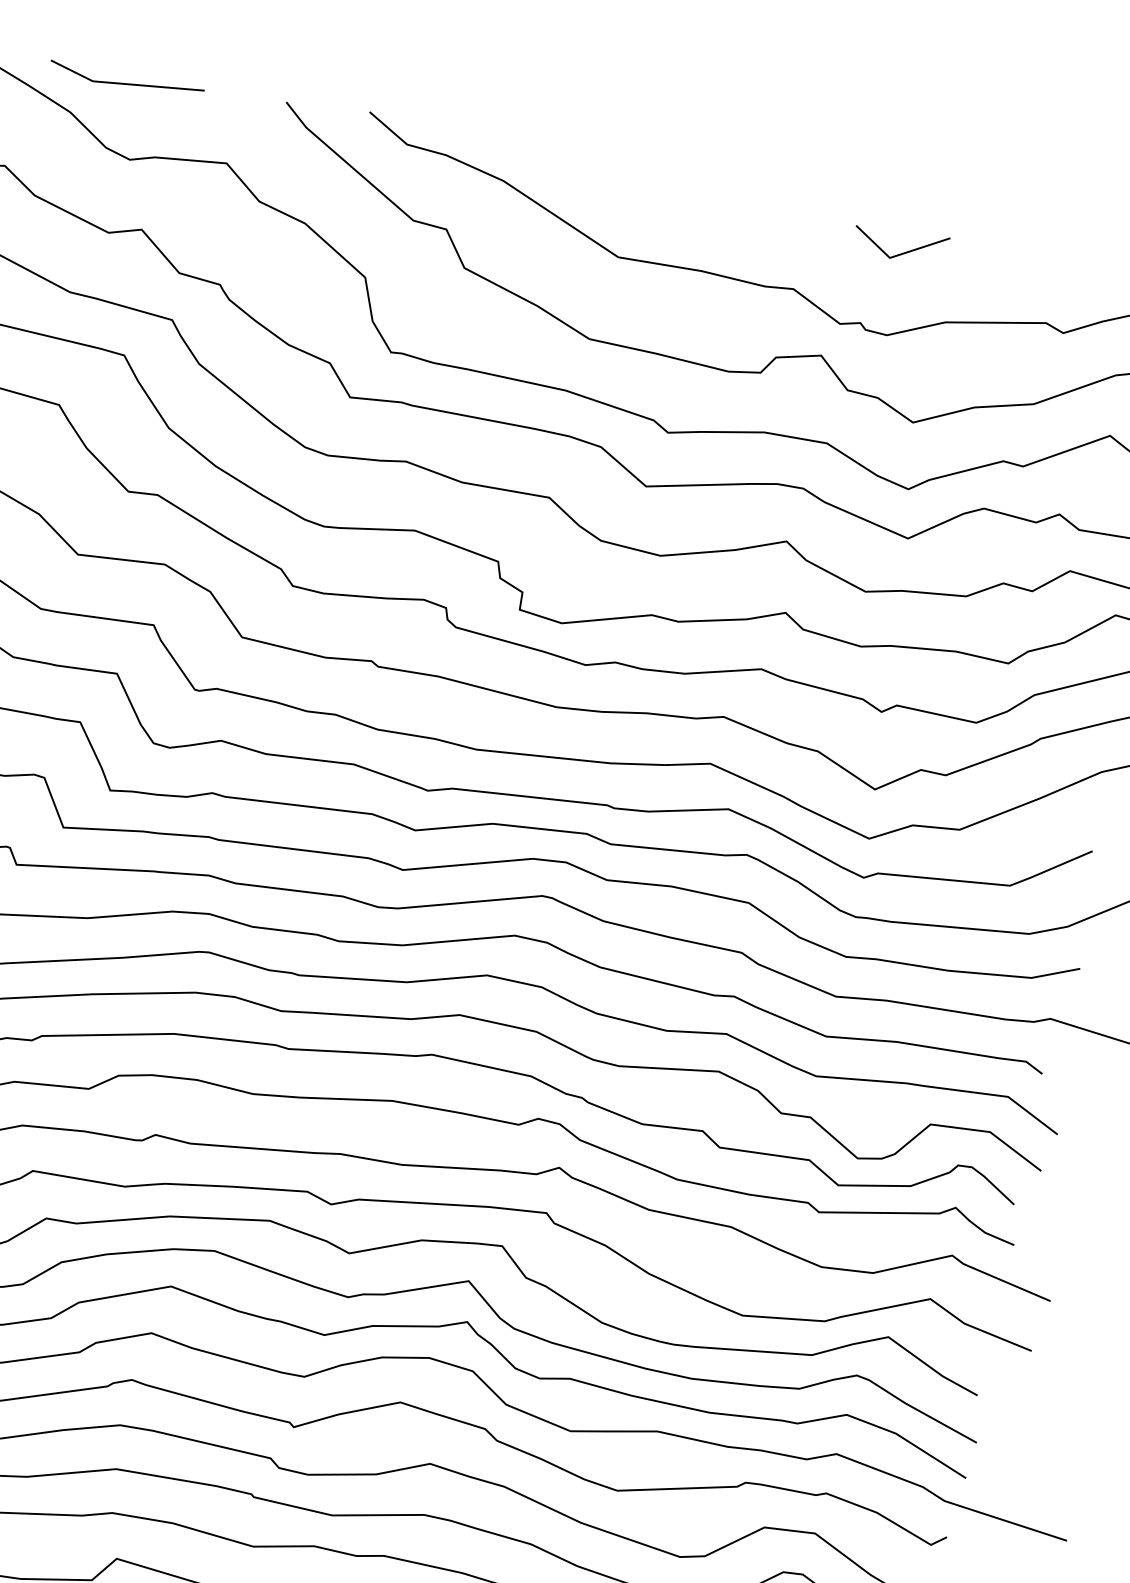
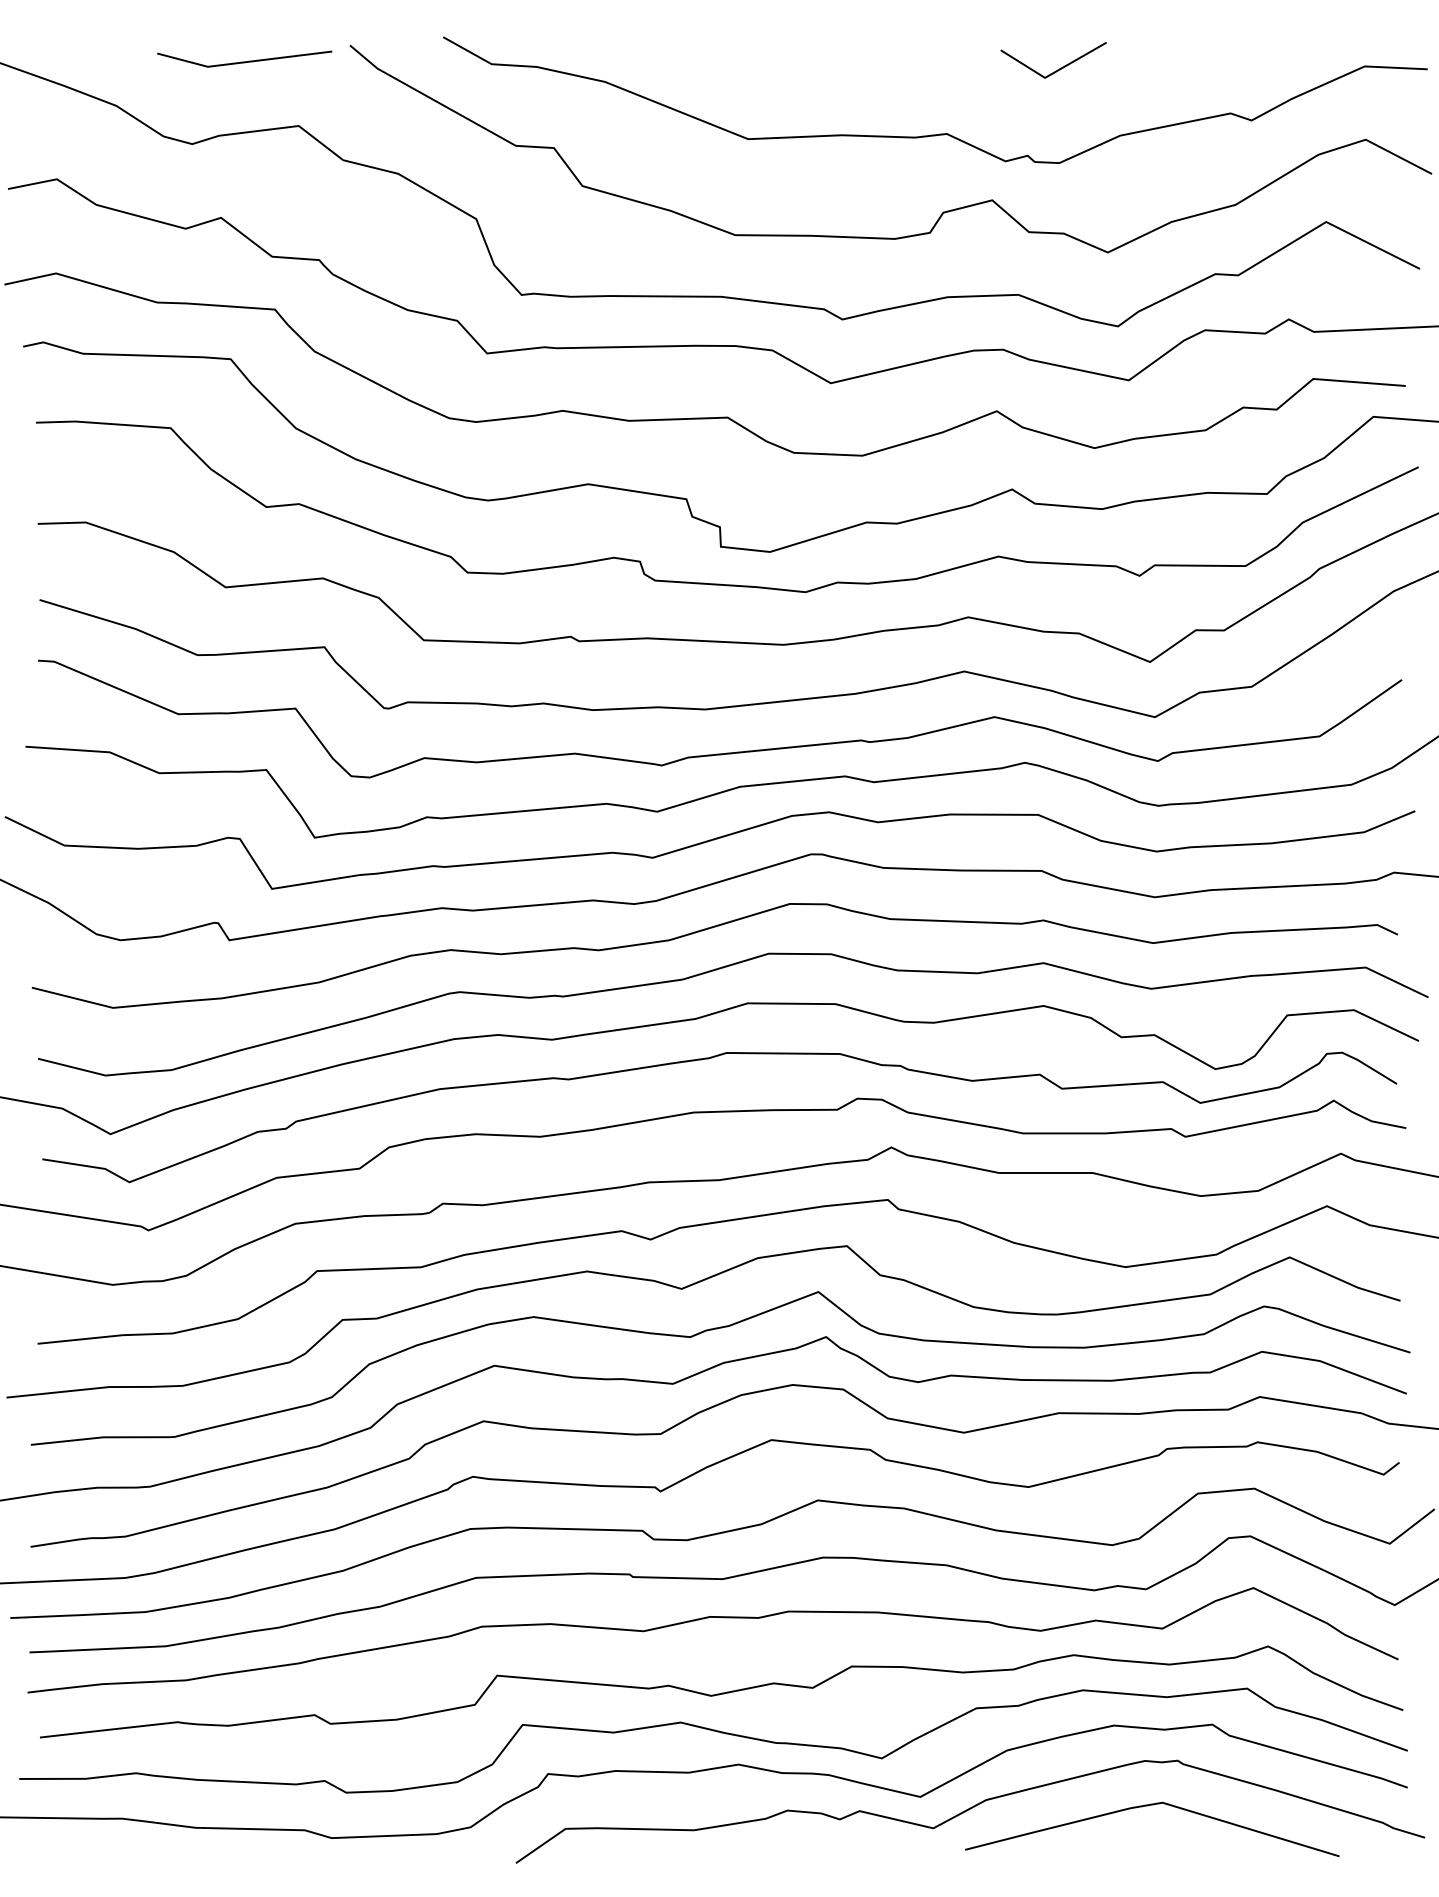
line: (125, 83) -> (244, 61), moved

